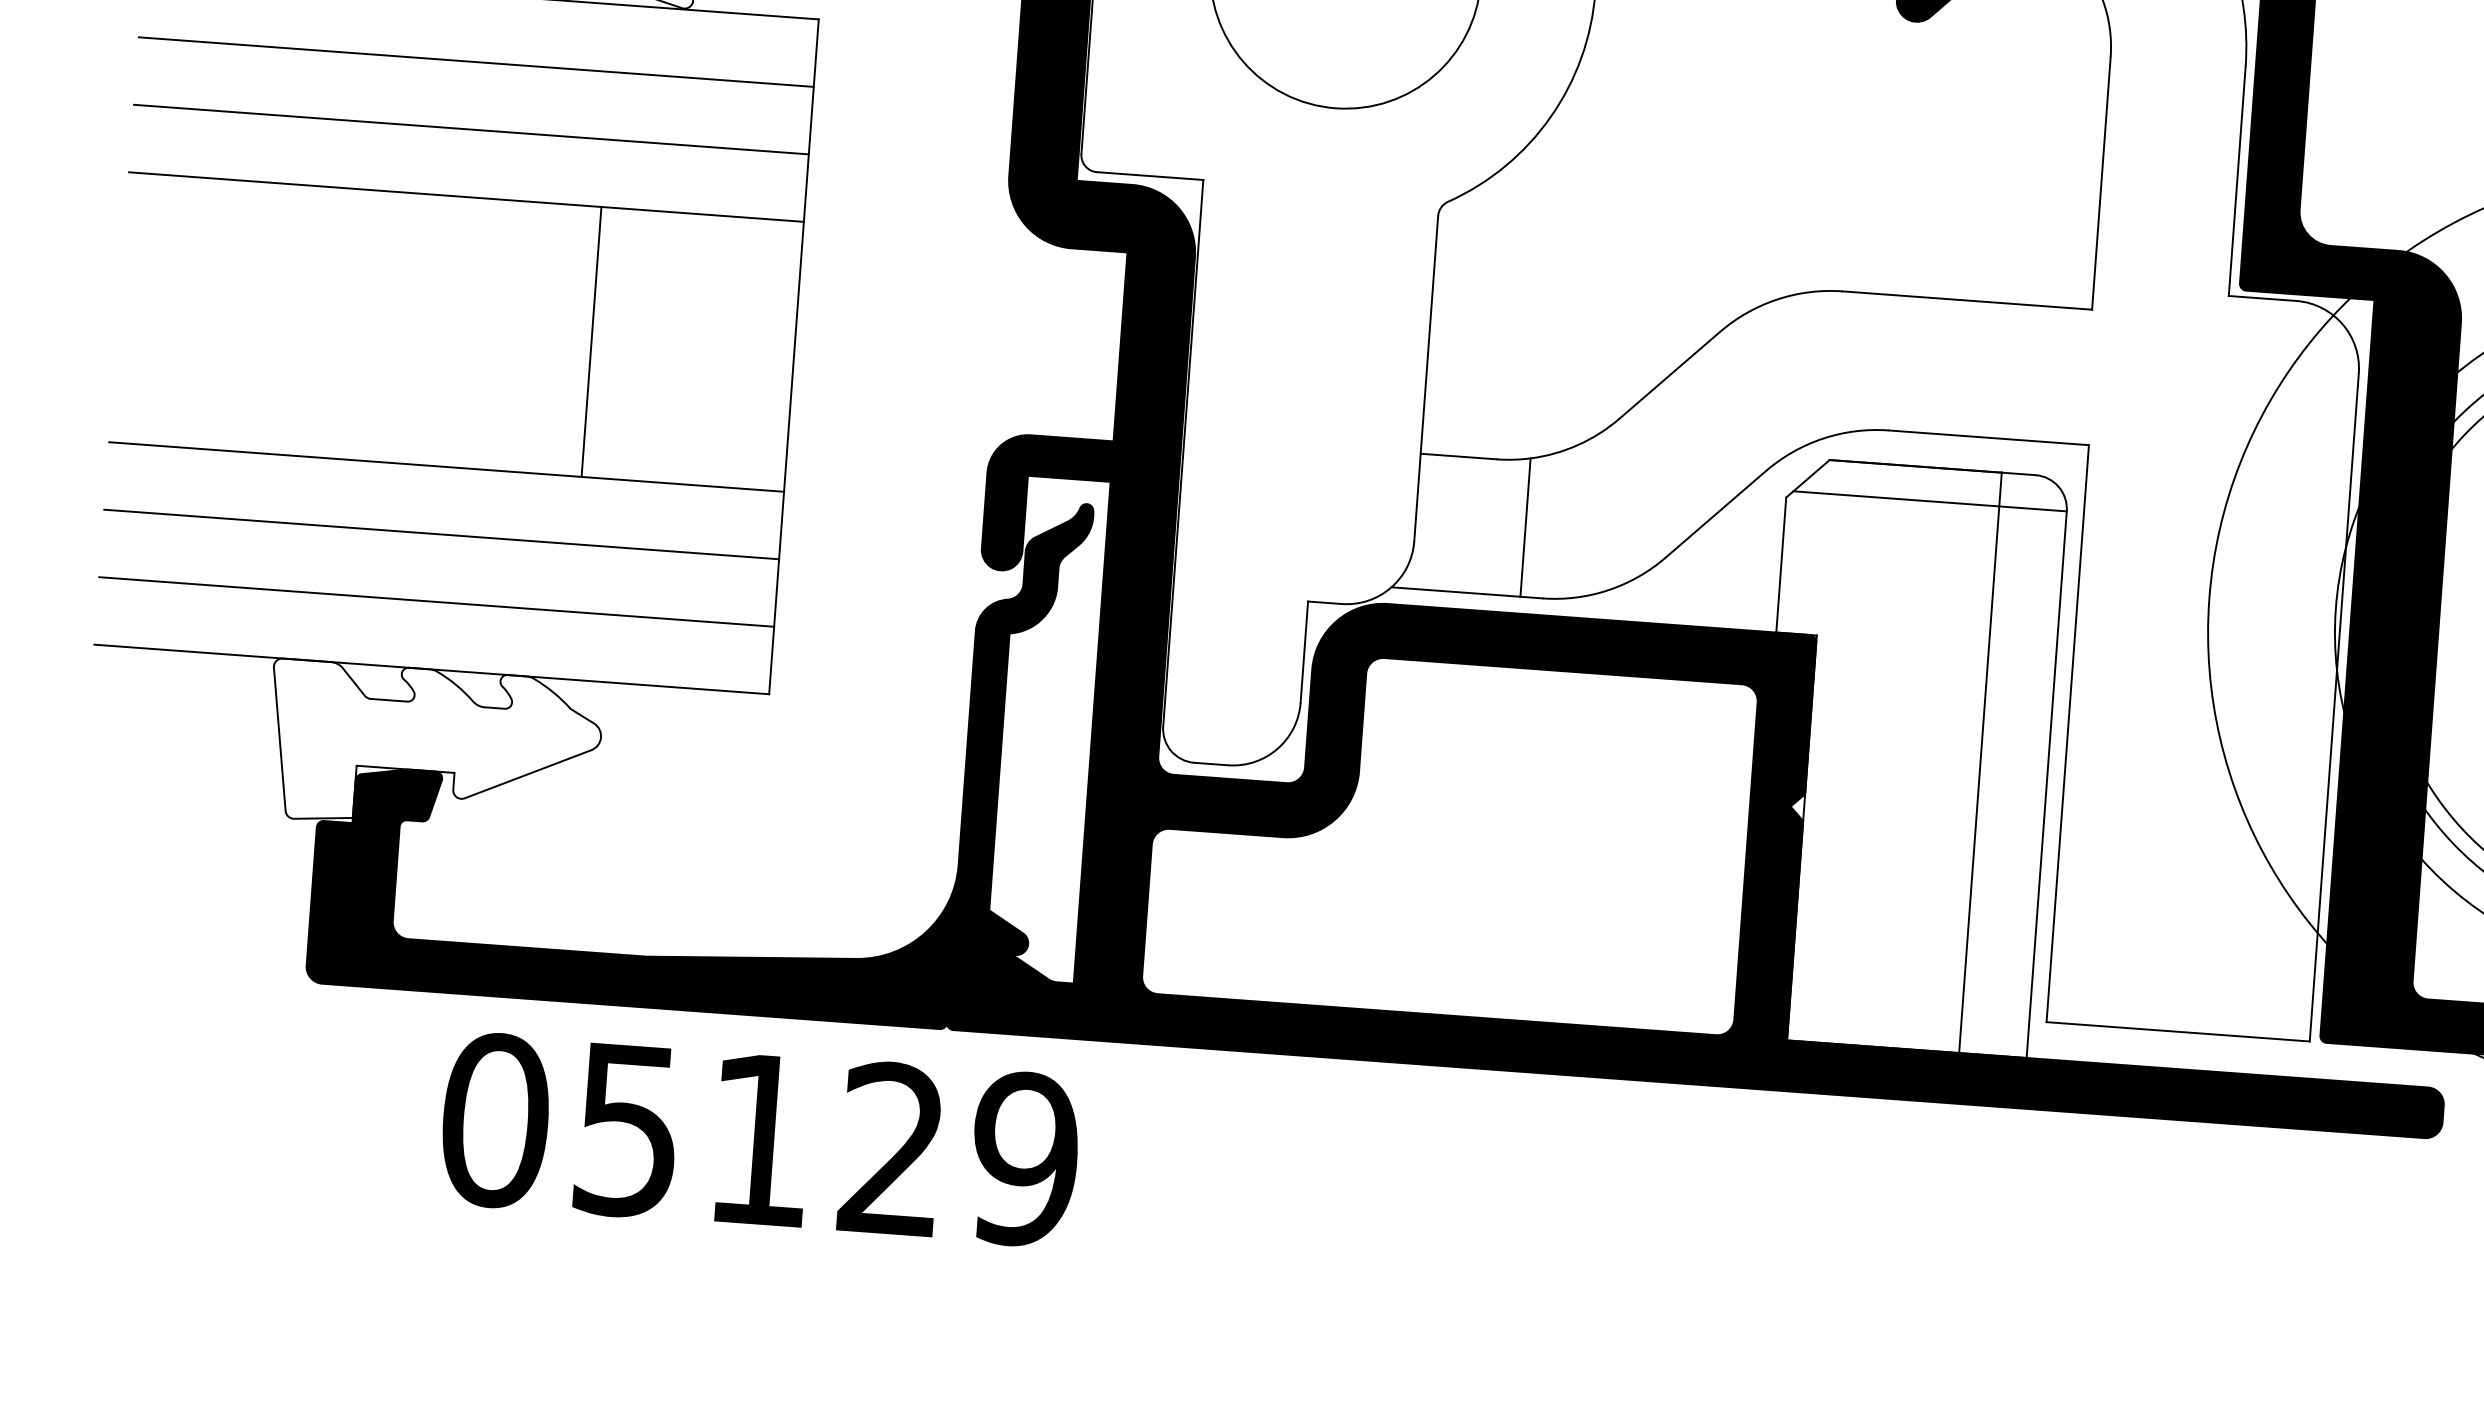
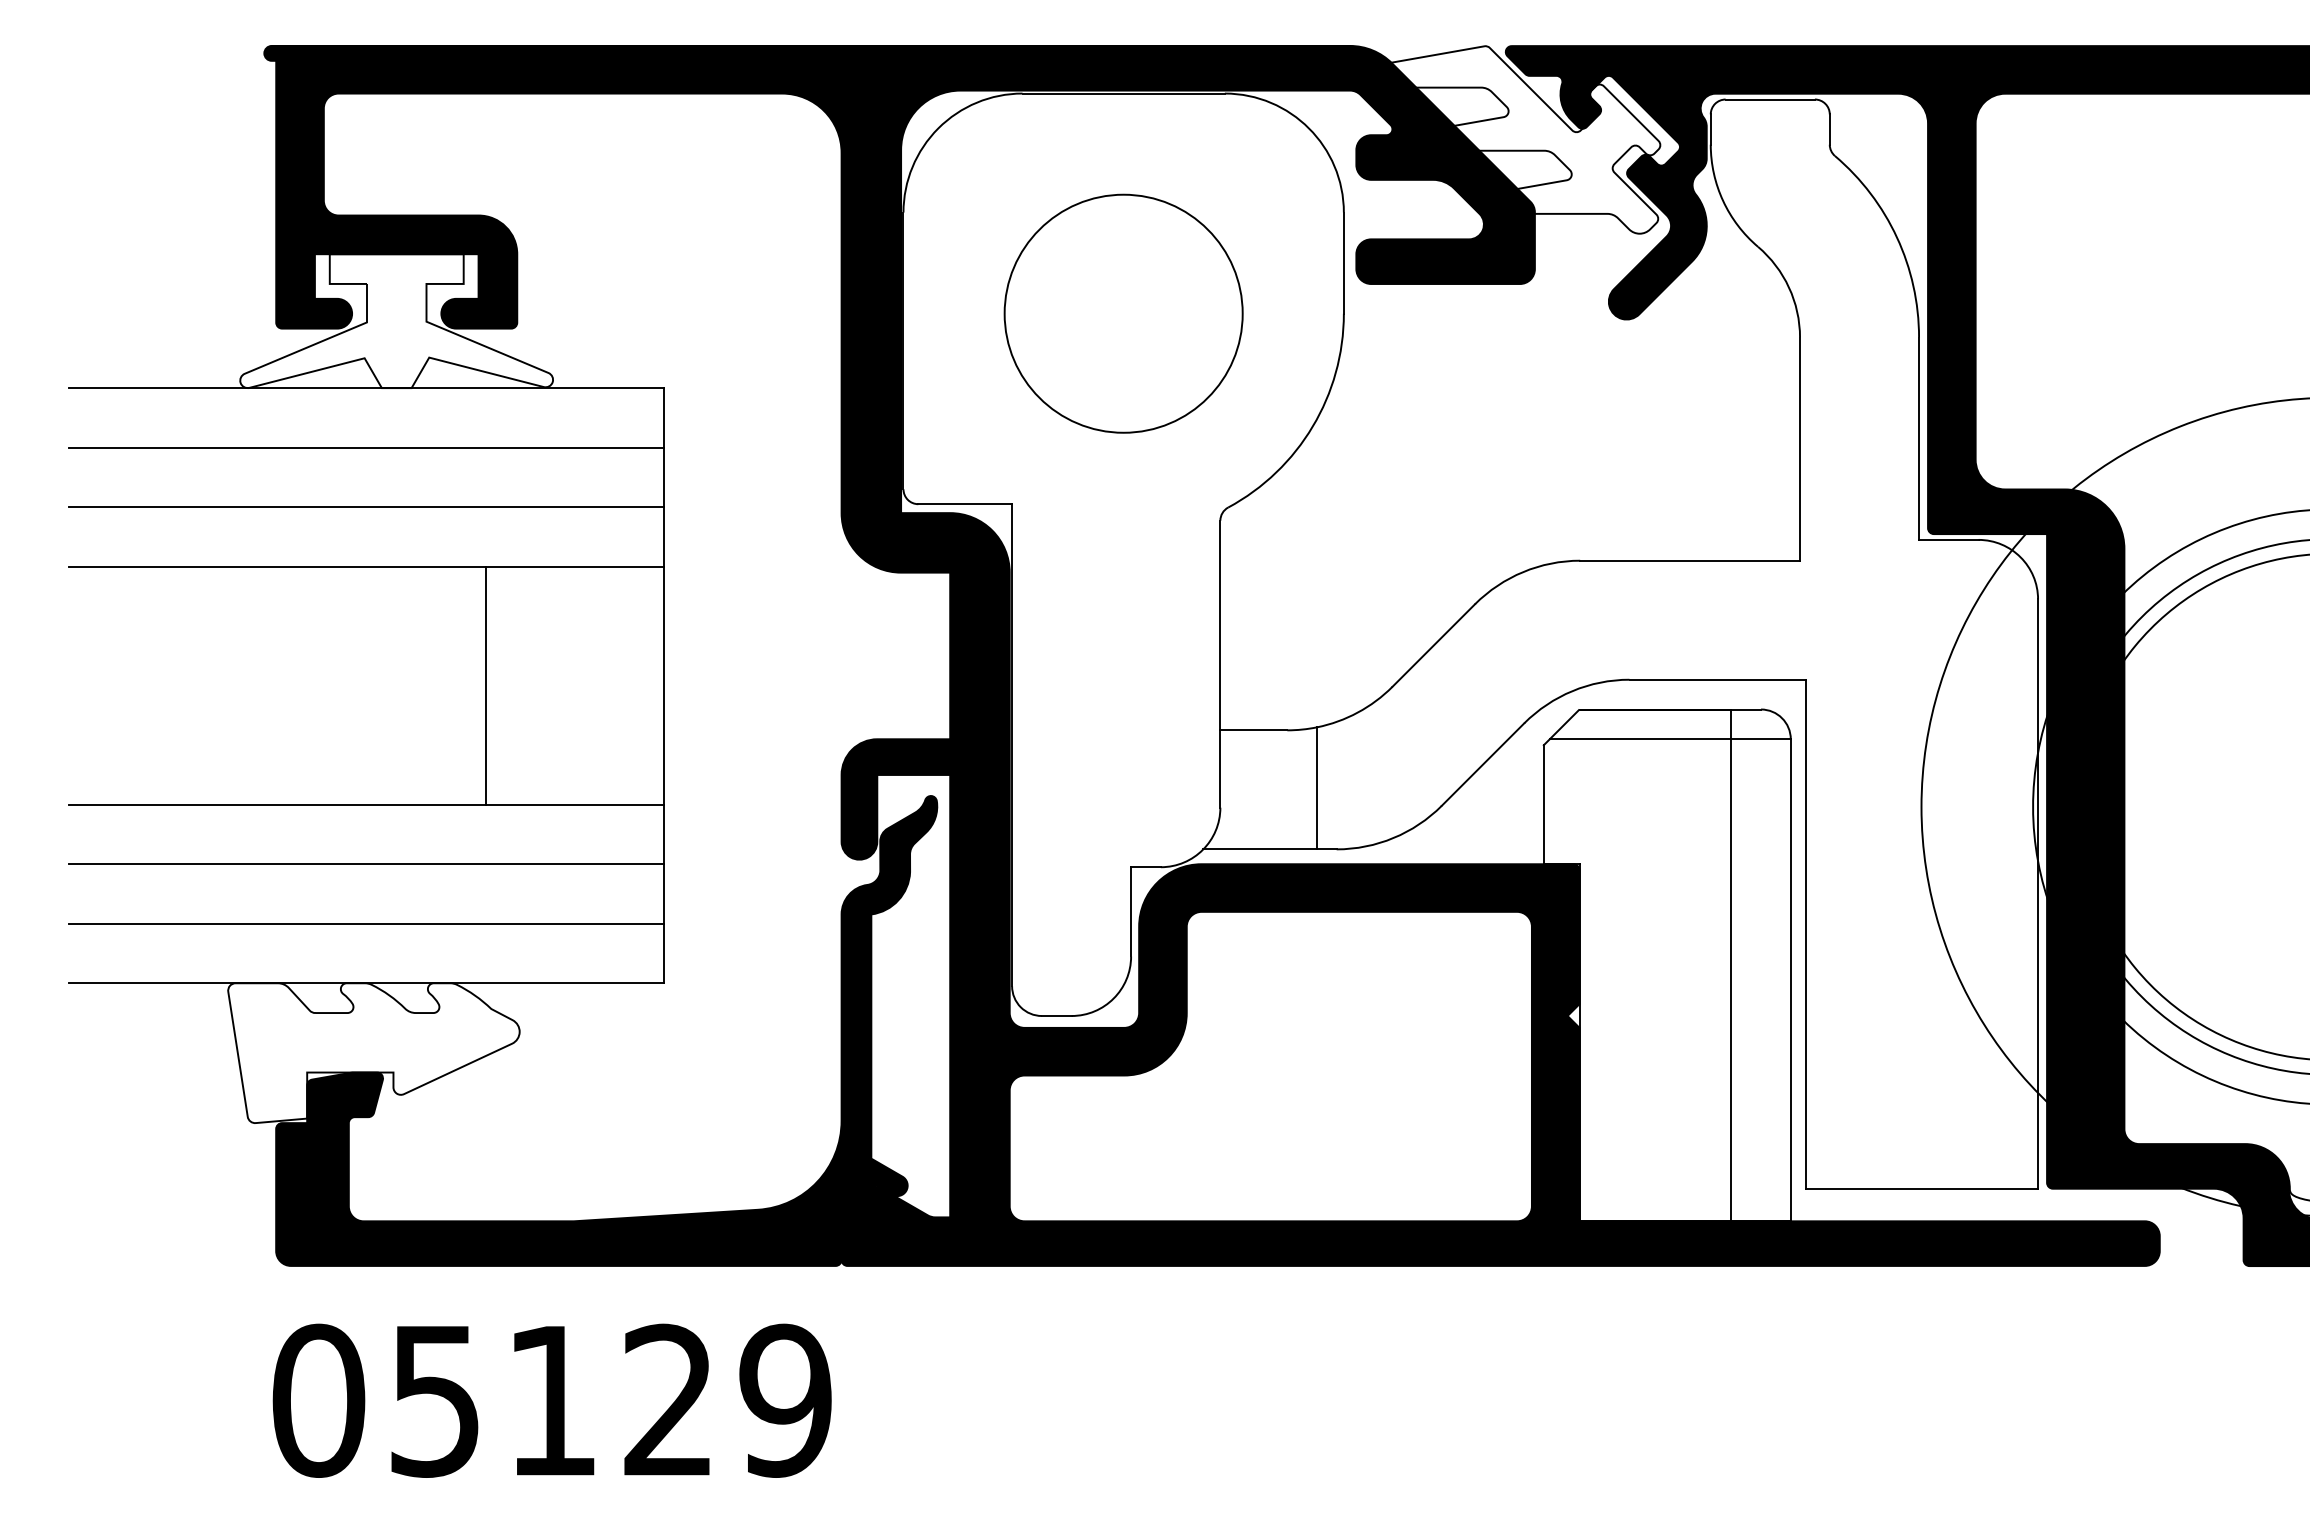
text: (759, 1139) -> (551, 1400), moved

